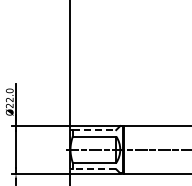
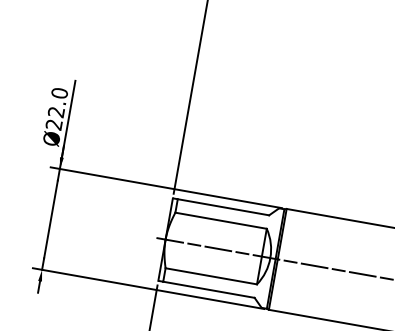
line: (94, 130) -> (223, 208), dashed -> solid
line: (94, 169) -> (208, 290), dashed -> solid

